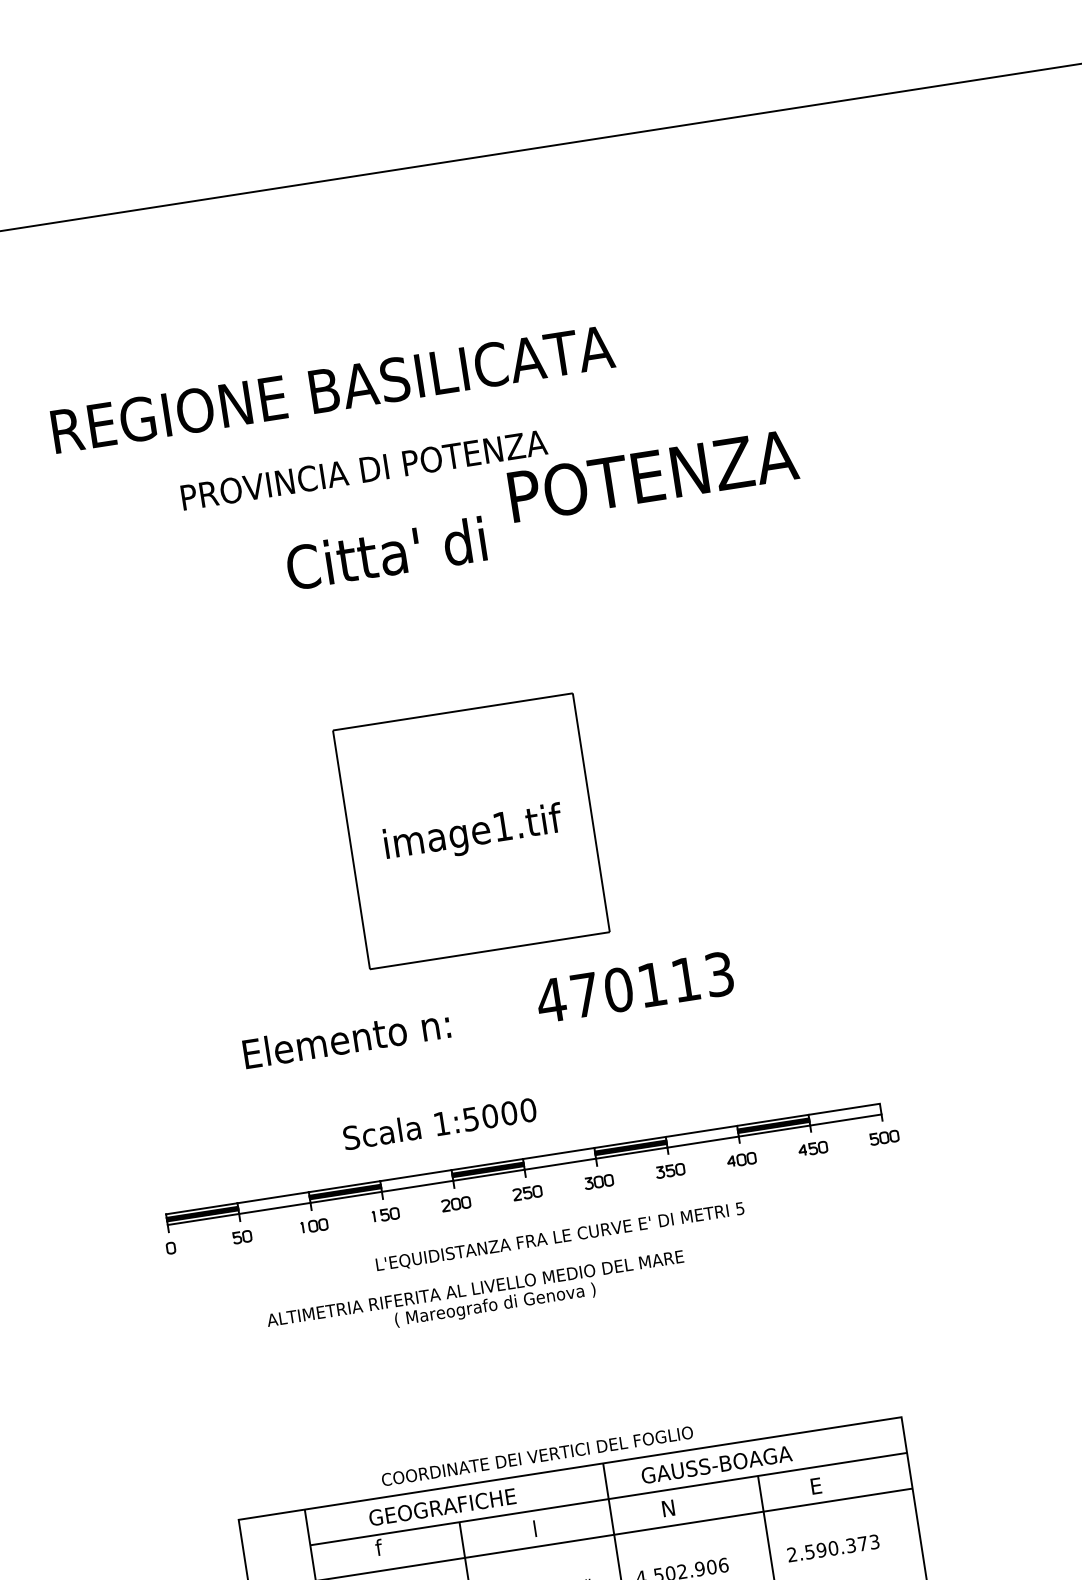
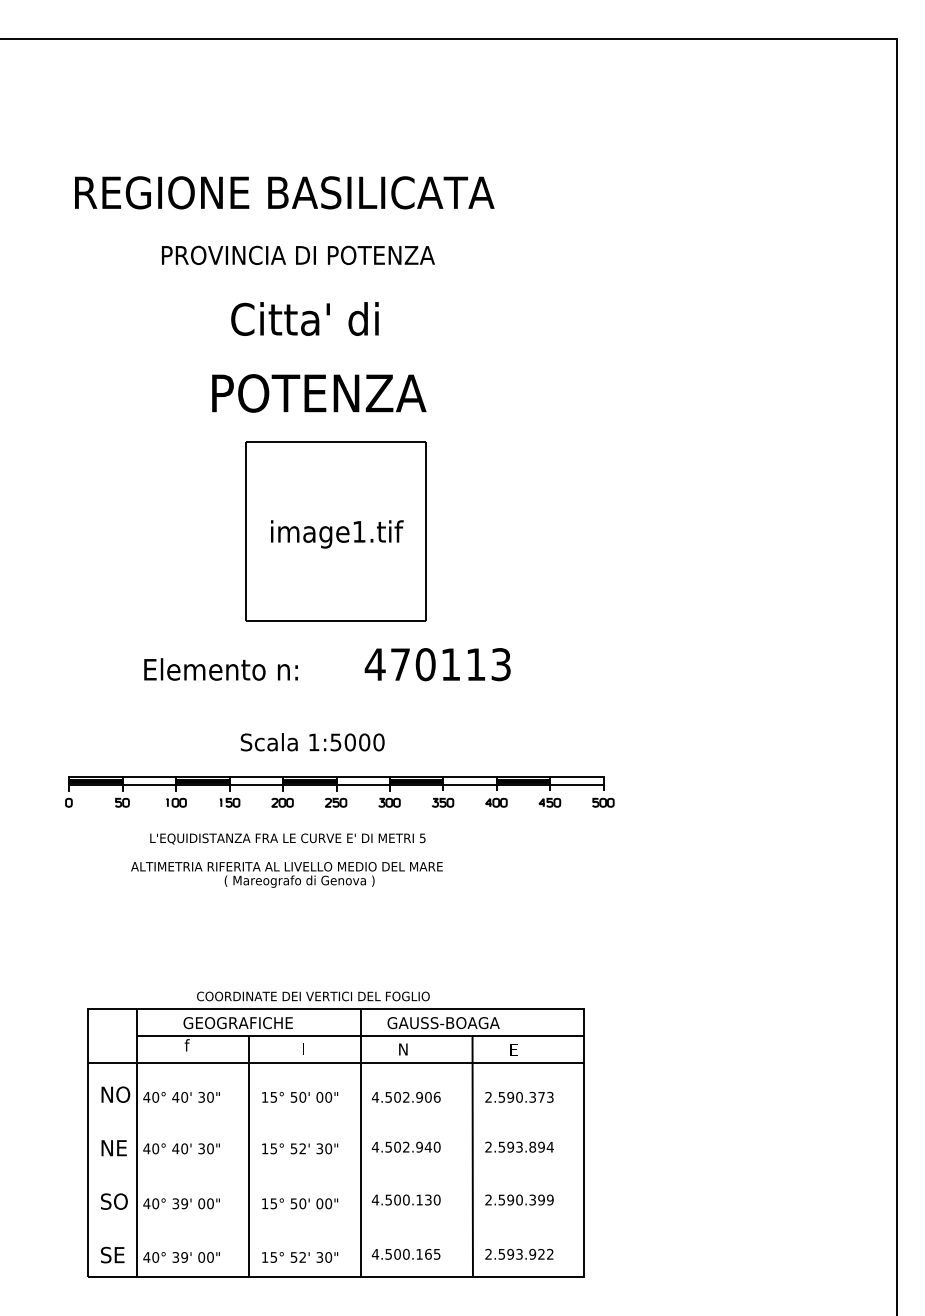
text: (653, 475) -> (319, 393), moved
text: (439, 1124) -> (312, 742), moved
text: (559, 1236) -> (287, 838), moved

